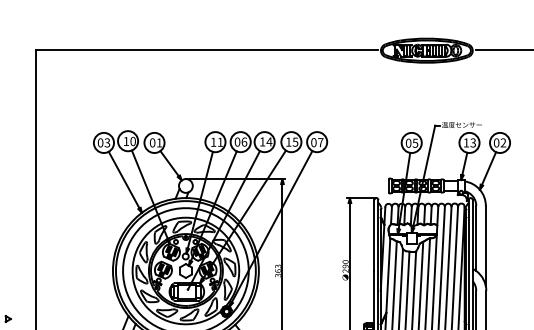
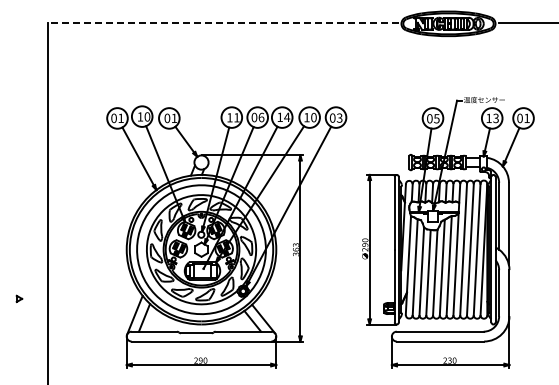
line: (206, 50) -> (222, 23), solid -> dashed
text: (295, 142) -> (313, 117), 15 -> 10
text: (320, 142) -> (339, 117), 07 -> 03
text: (502, 142) -> (526, 117), 02 -> 01
text: (106, 143) -> (120, 118), 03 -> 01

